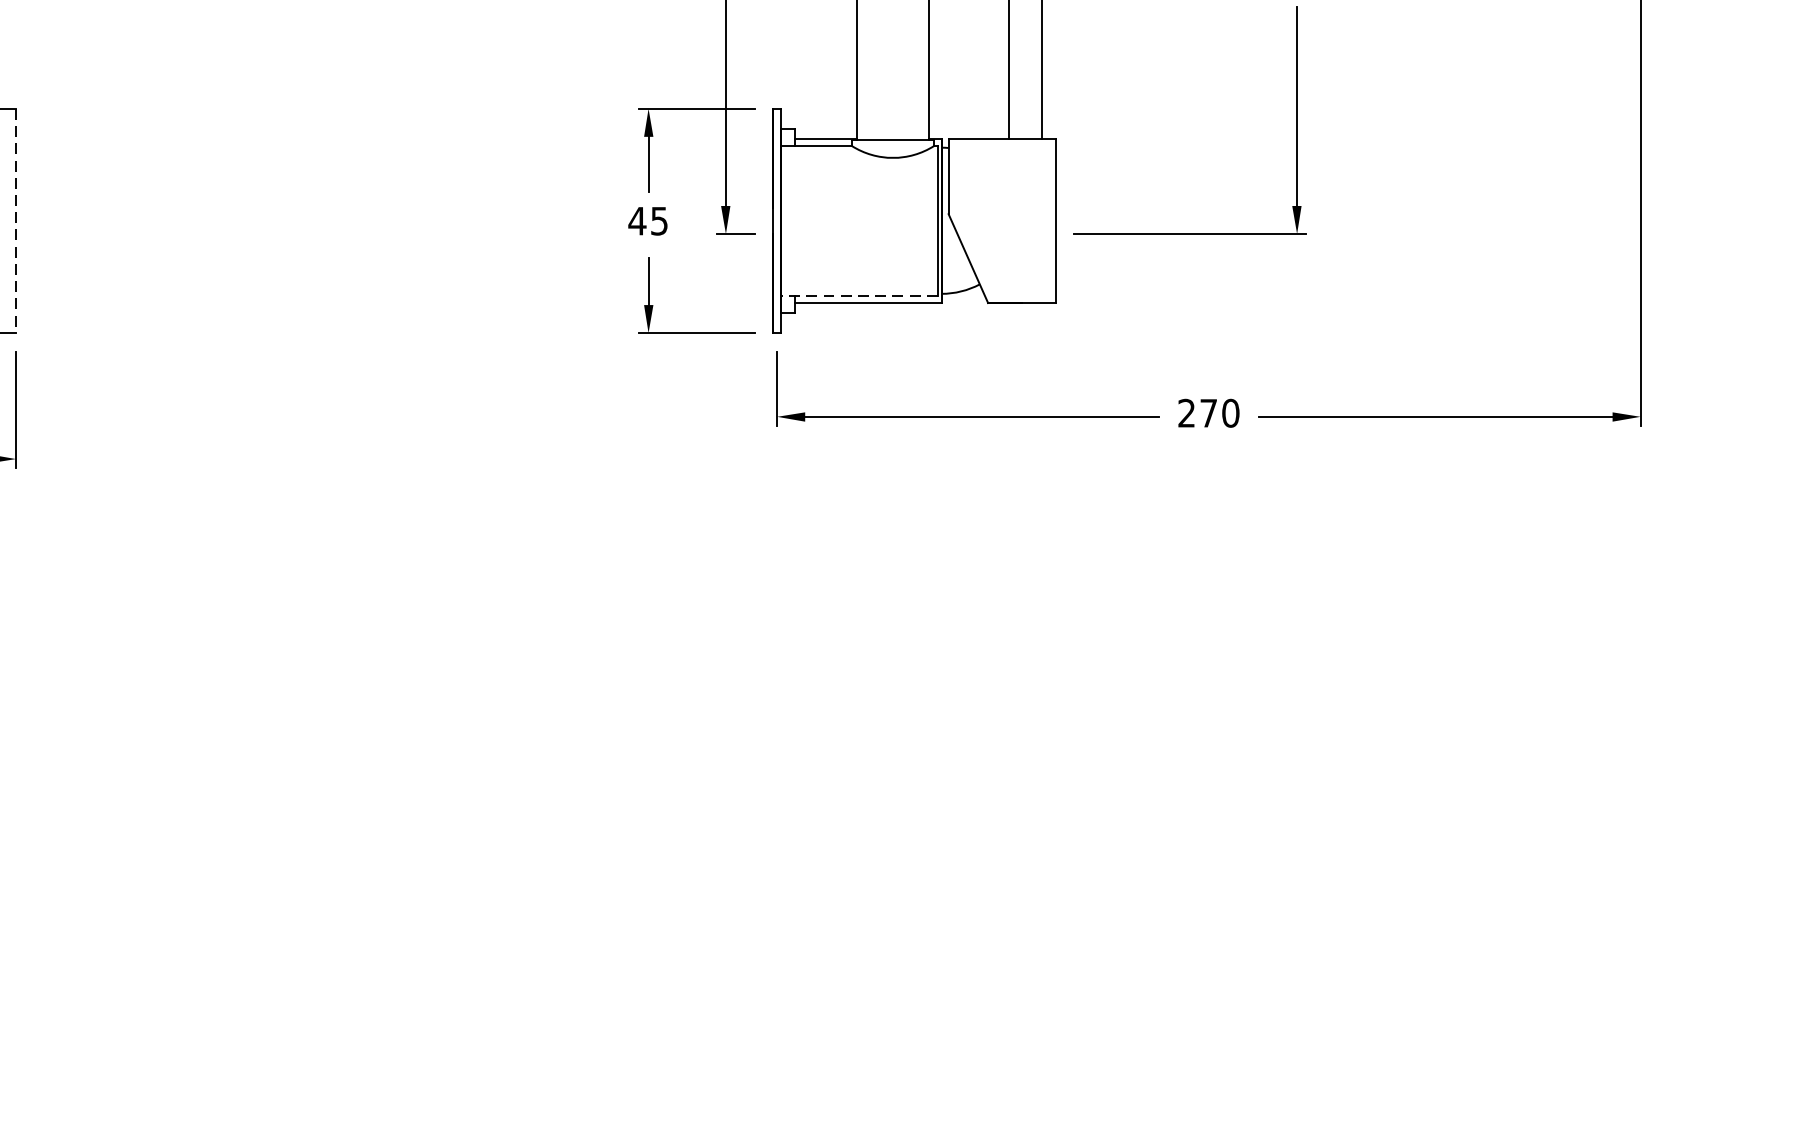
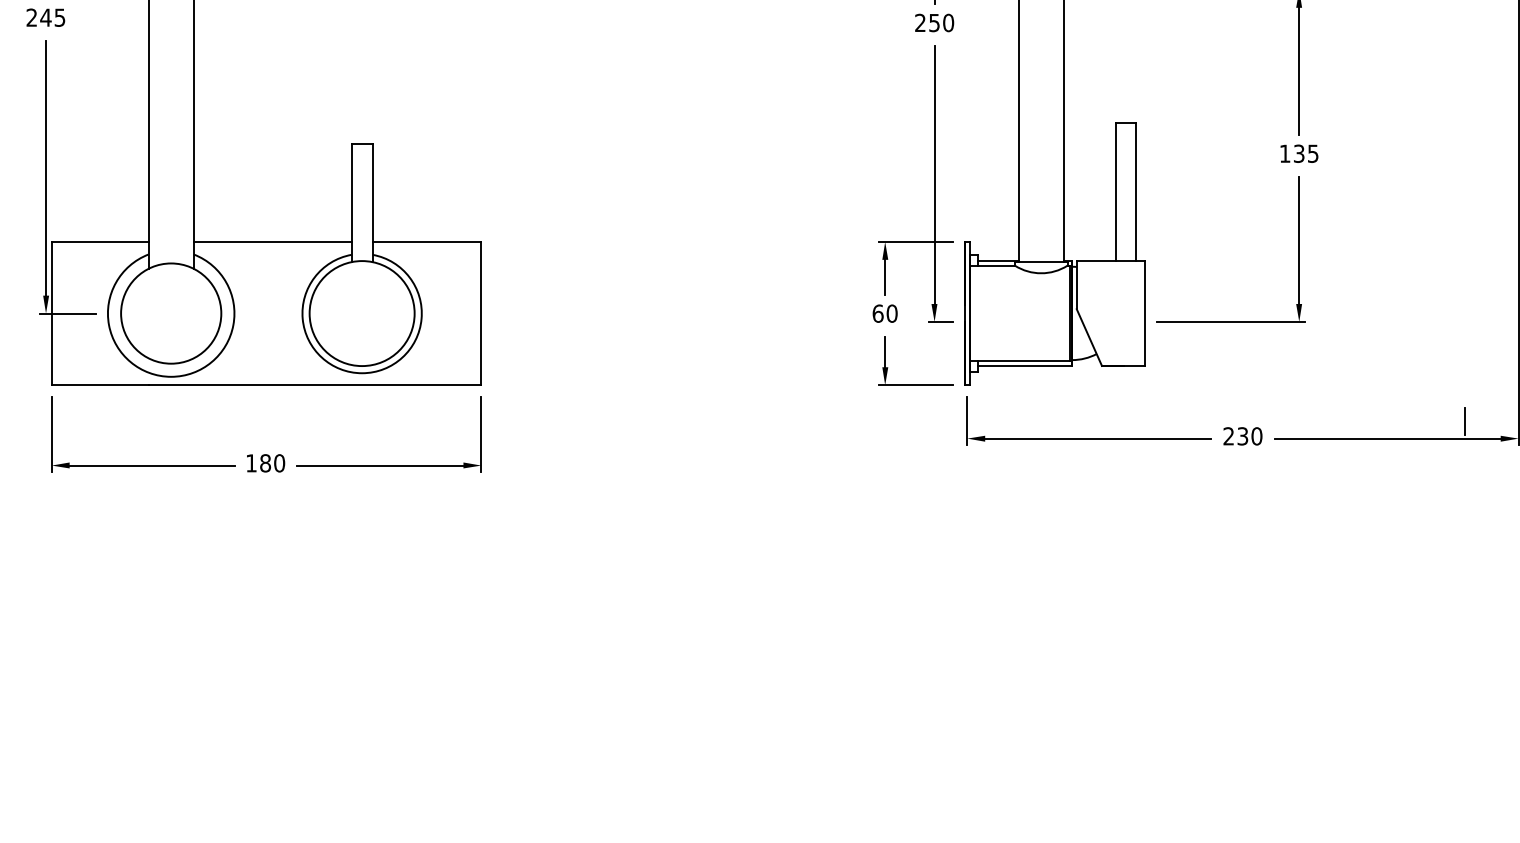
line: (16, 220) -> (481, 313), dashed -> solid
text: (647, 220) -> (884, 313), 45 -> 60
line: (858, 296) -> (1019, 361), dashed -> solid
line: (1557, 390) -> (1465, 421), added
text: (1208, 413) -> (1242, 436), 270 -> 230

